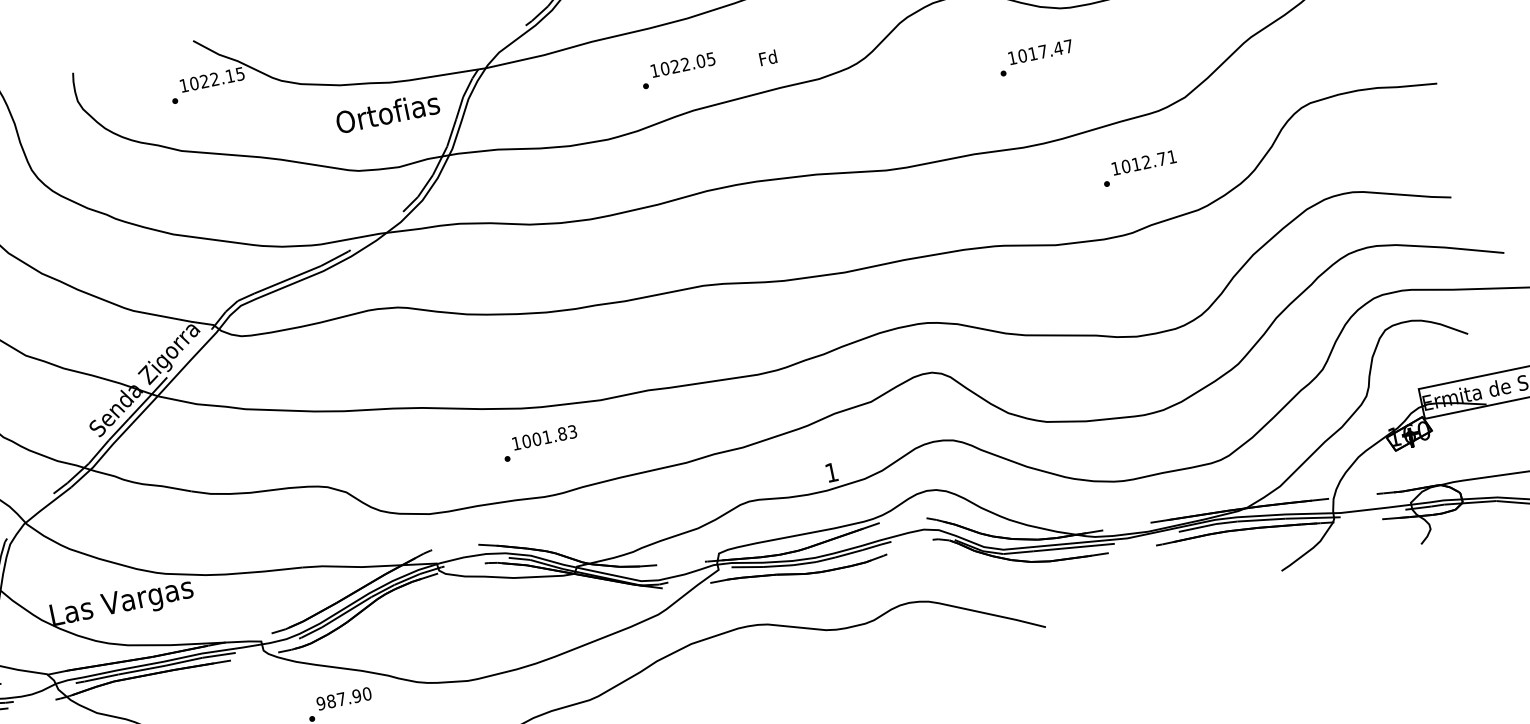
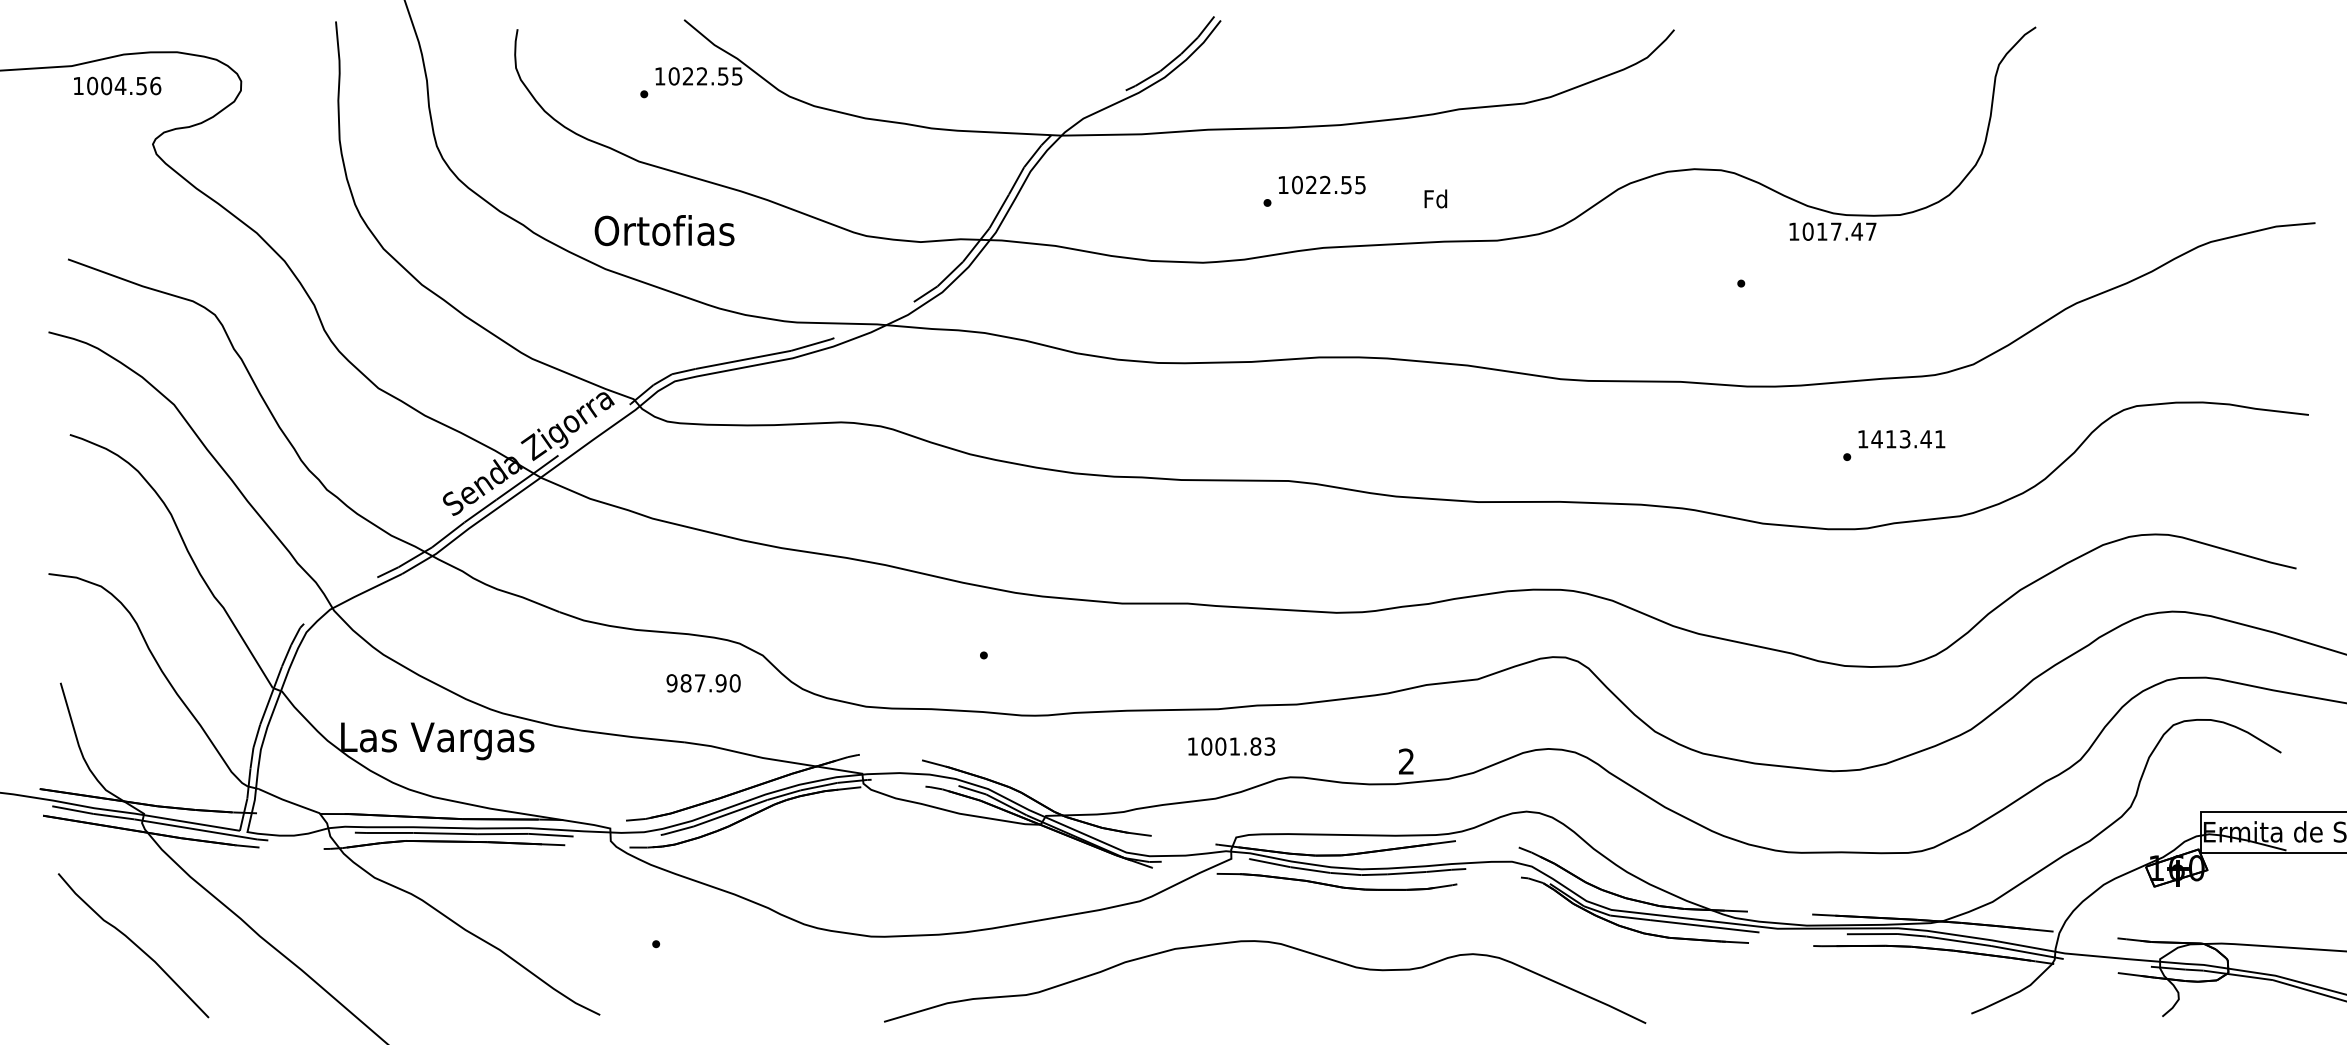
text: (1040, 52) -> (1832, 231), moved
text: (700, 60) -> (1346, 184), 1022.05 -> 1022.55
text: (230, 76) -> (723, 76), 1022.15 -> 1022.55
text: (387, 112) -> (664, 230), moved
text: (1143, 162) -> (1901, 439), 1012.71 -> 1413.41
text: (544, 437) -> (1231, 746), moved
text: (831, 472) -> (1406, 761), 1 -> 2
text: (344, 698) -> (703, 683), moved

